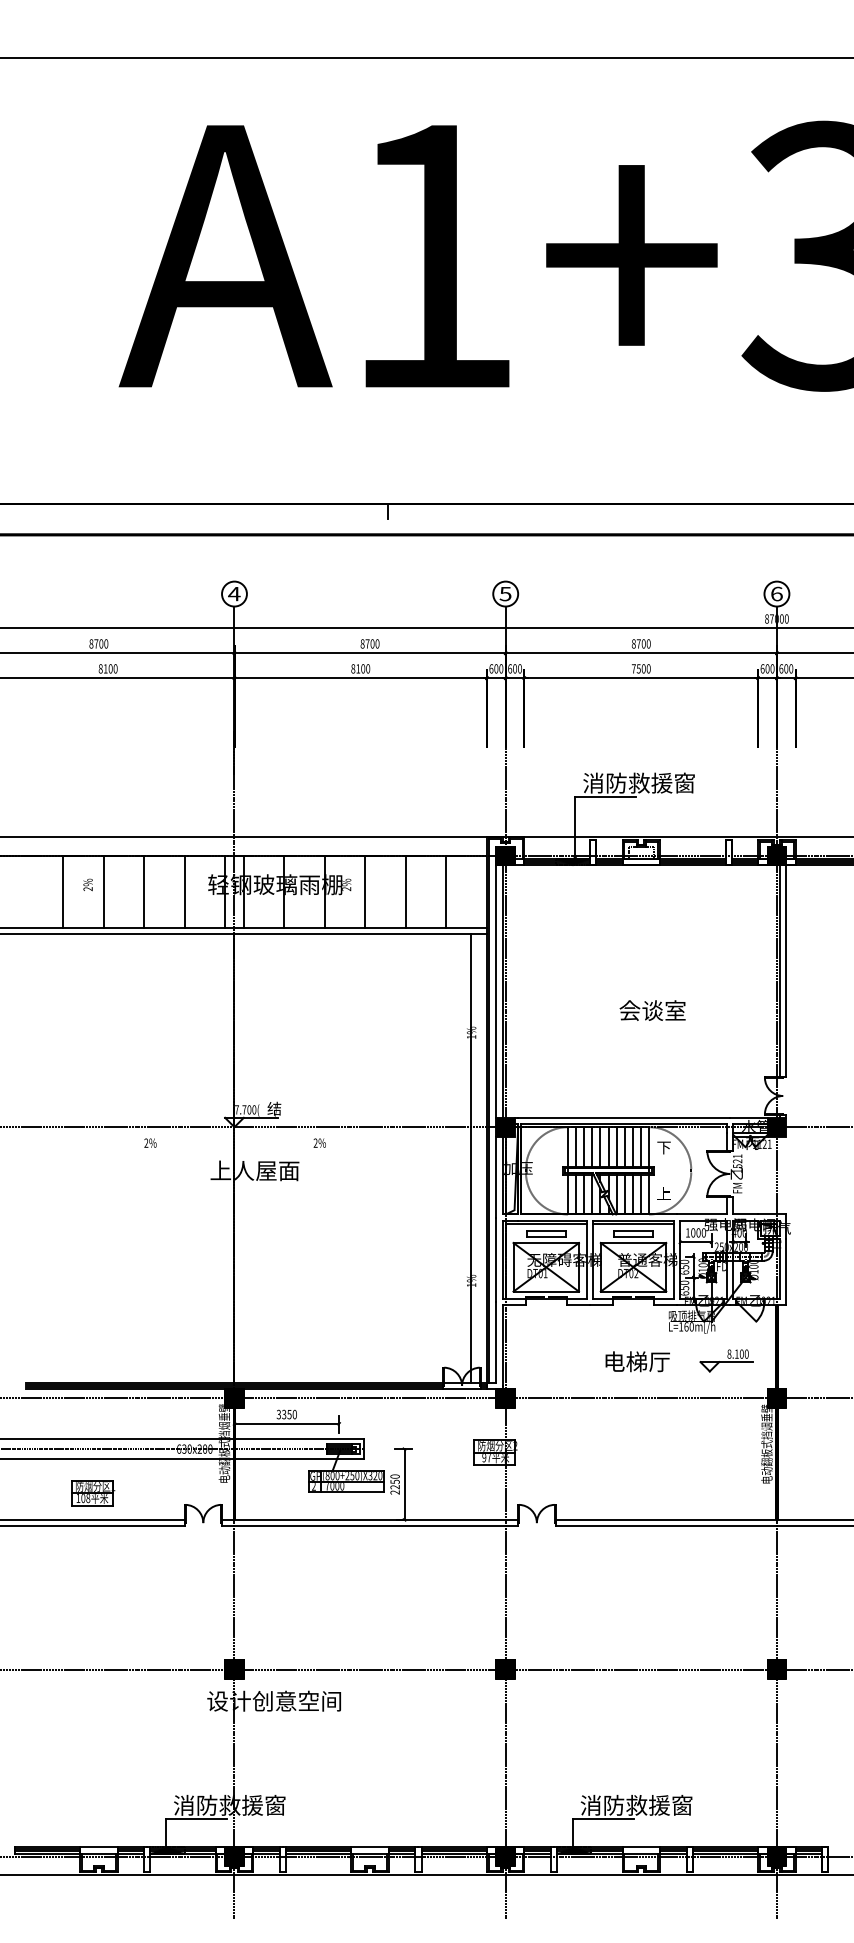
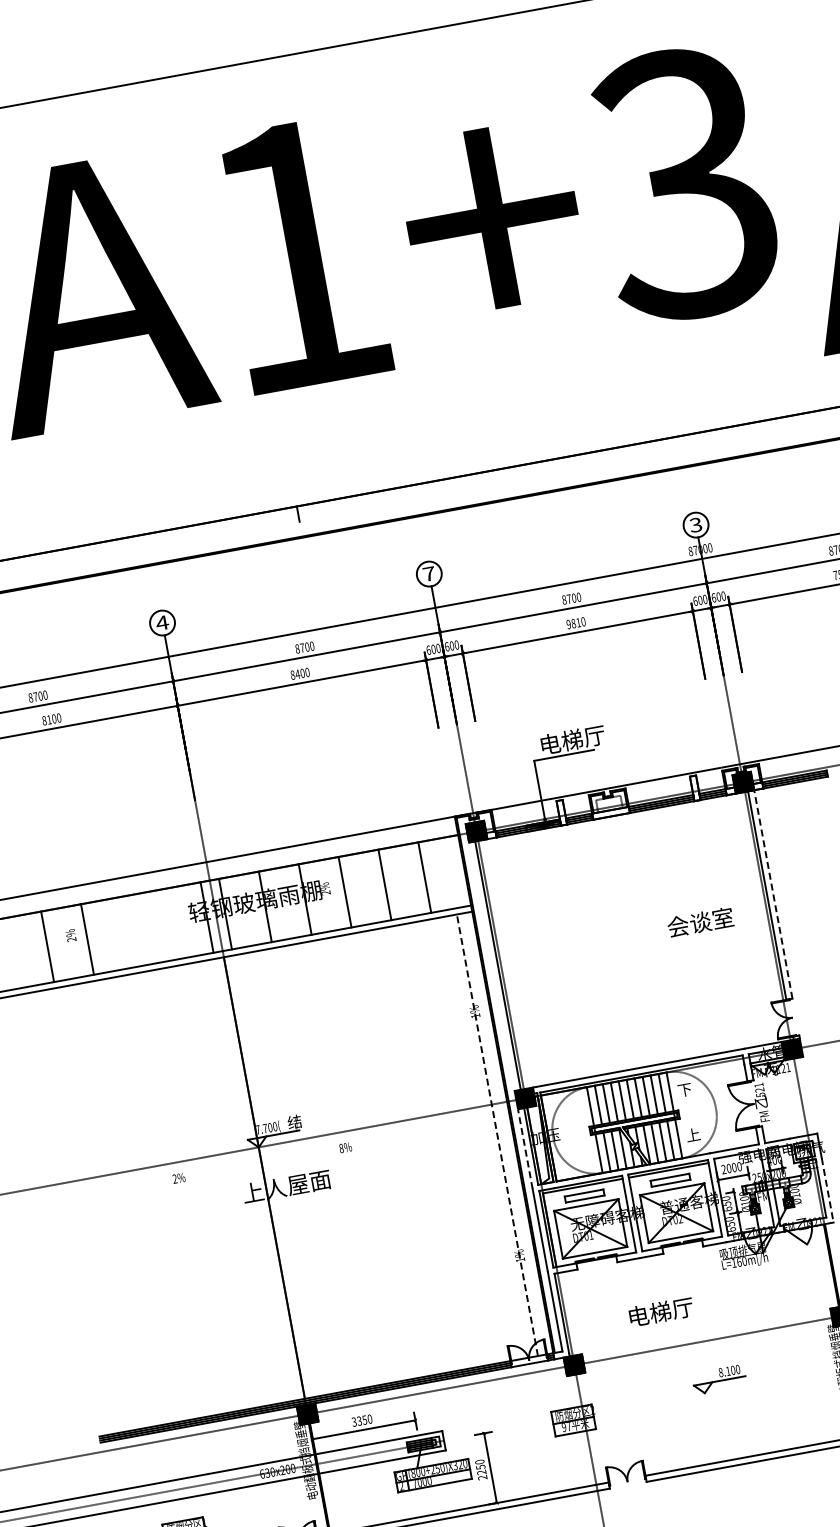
text: (776, 593) -> (695, 524), 6 -> 3
text: (505, 594) -> (429, 574), 5 -> 7
text: (358, 668) -> (297, 673), 8100 -> 8400
text: (638, 668) -> (573, 623), 7500 -> 9810
text: (638, 782) -> (593, 735), 消防救援窗 -> 电梯厅
line: (144, 891) -> (127, 931), removed
line: (184, 891) -> (167, 924), removed
line: (786, 971) -> (773, 894), solid -> dashed
line: (496, 991) -> (491, 966), removed
text: (652, 1010) -> (700, 922), moved
text: (315, 1142) -> (341, 1147), 2% -> 8%
line: (471, 1157) -> (497, 1134), solid -> dashed
line: (496, 1177) -> (525, 1149), solid -> dashed
text: (687, 1232) -> (723, 1169), 1000 -> 2000
text: (720, 1266) -> (761, 1196), FD -> FM
line: (786, 1272) -> (827, 1190), solid -> dashed
part: (726, 1360) -> (719, 1379), moved
text: (637, 1361) -> (661, 1311), moved

